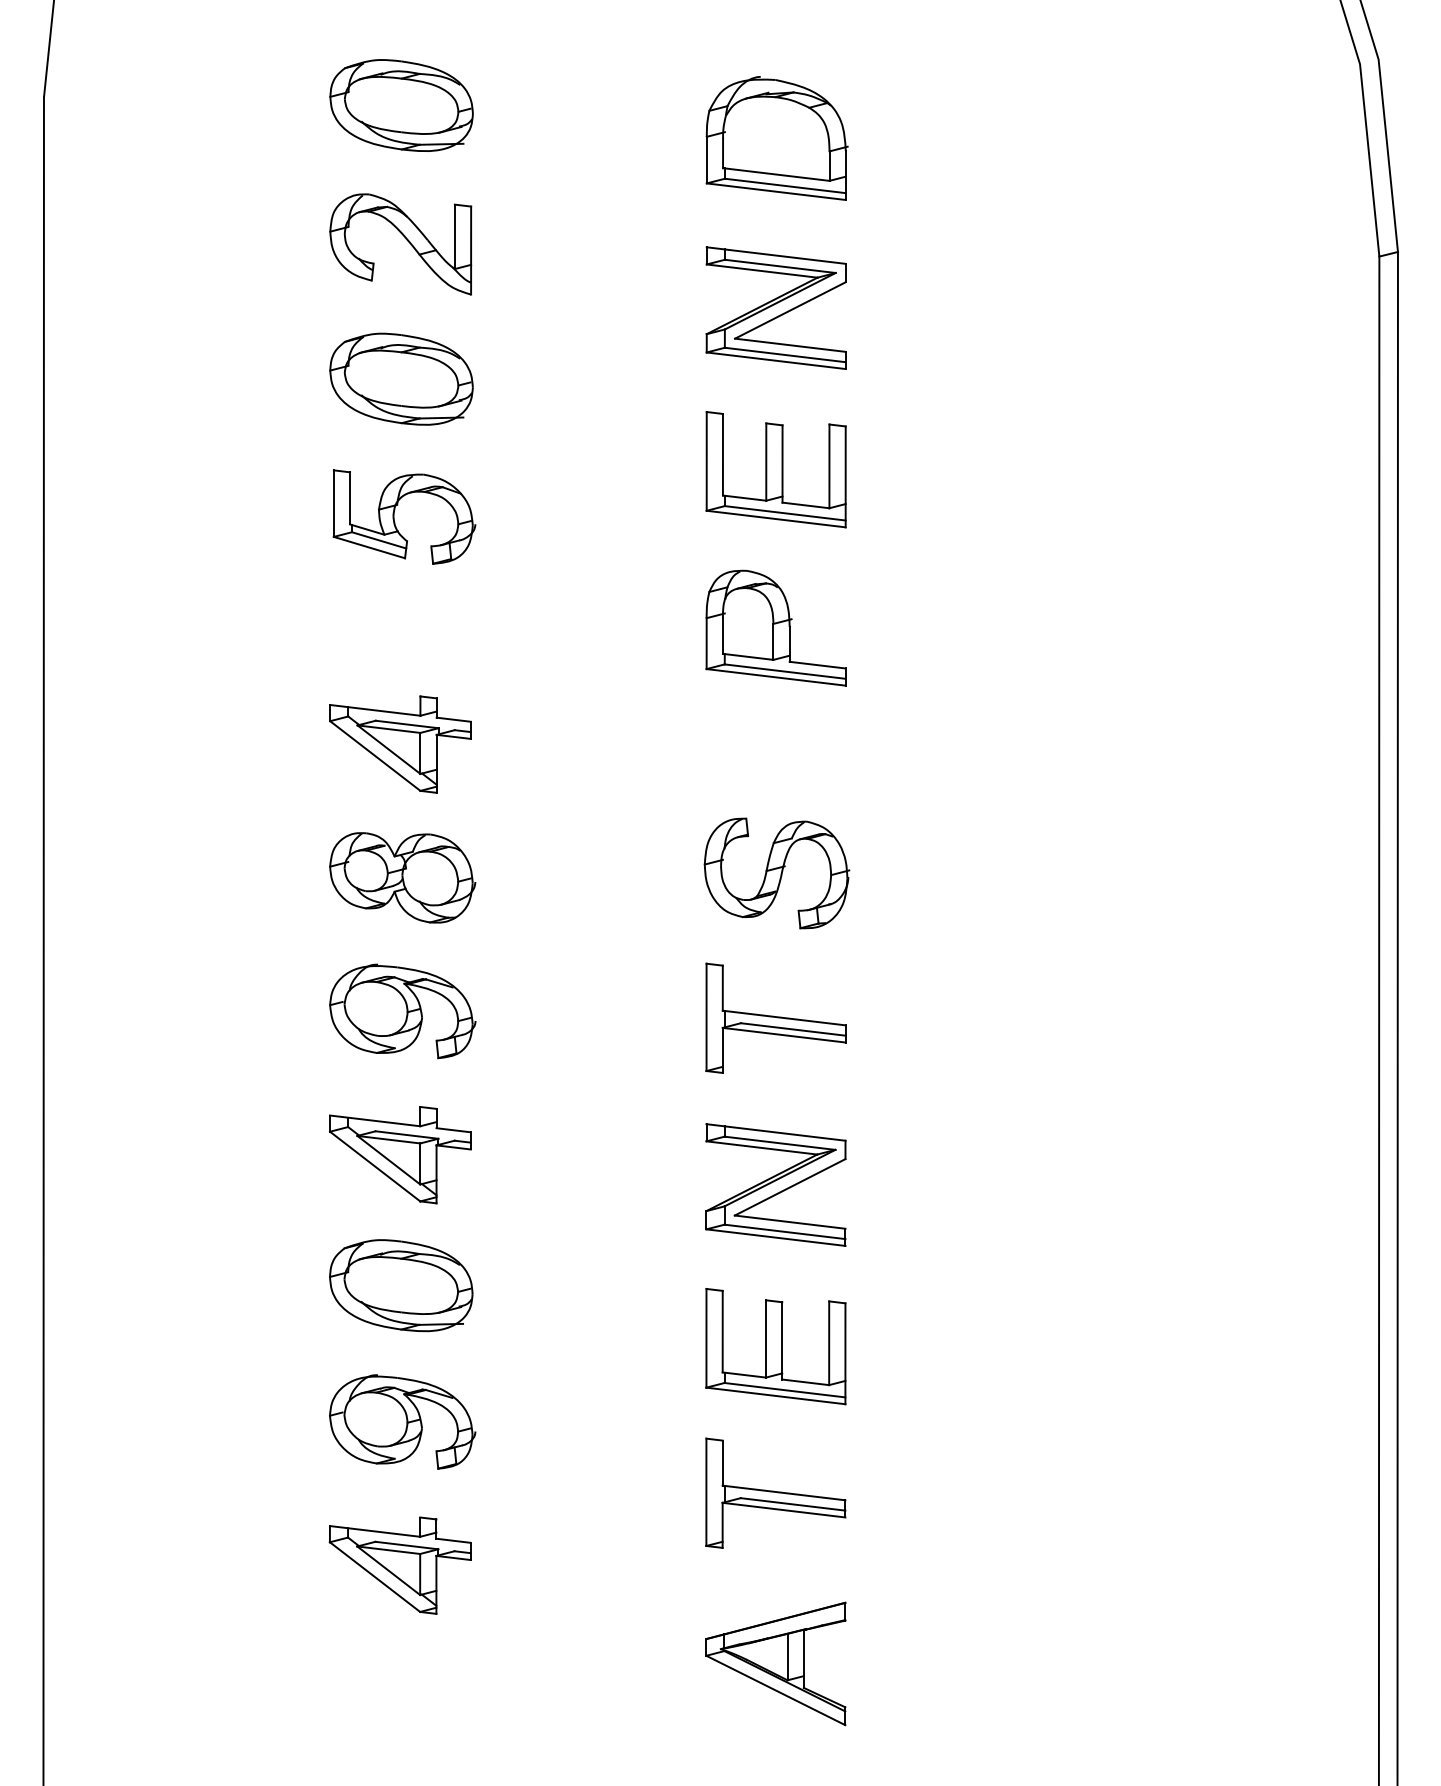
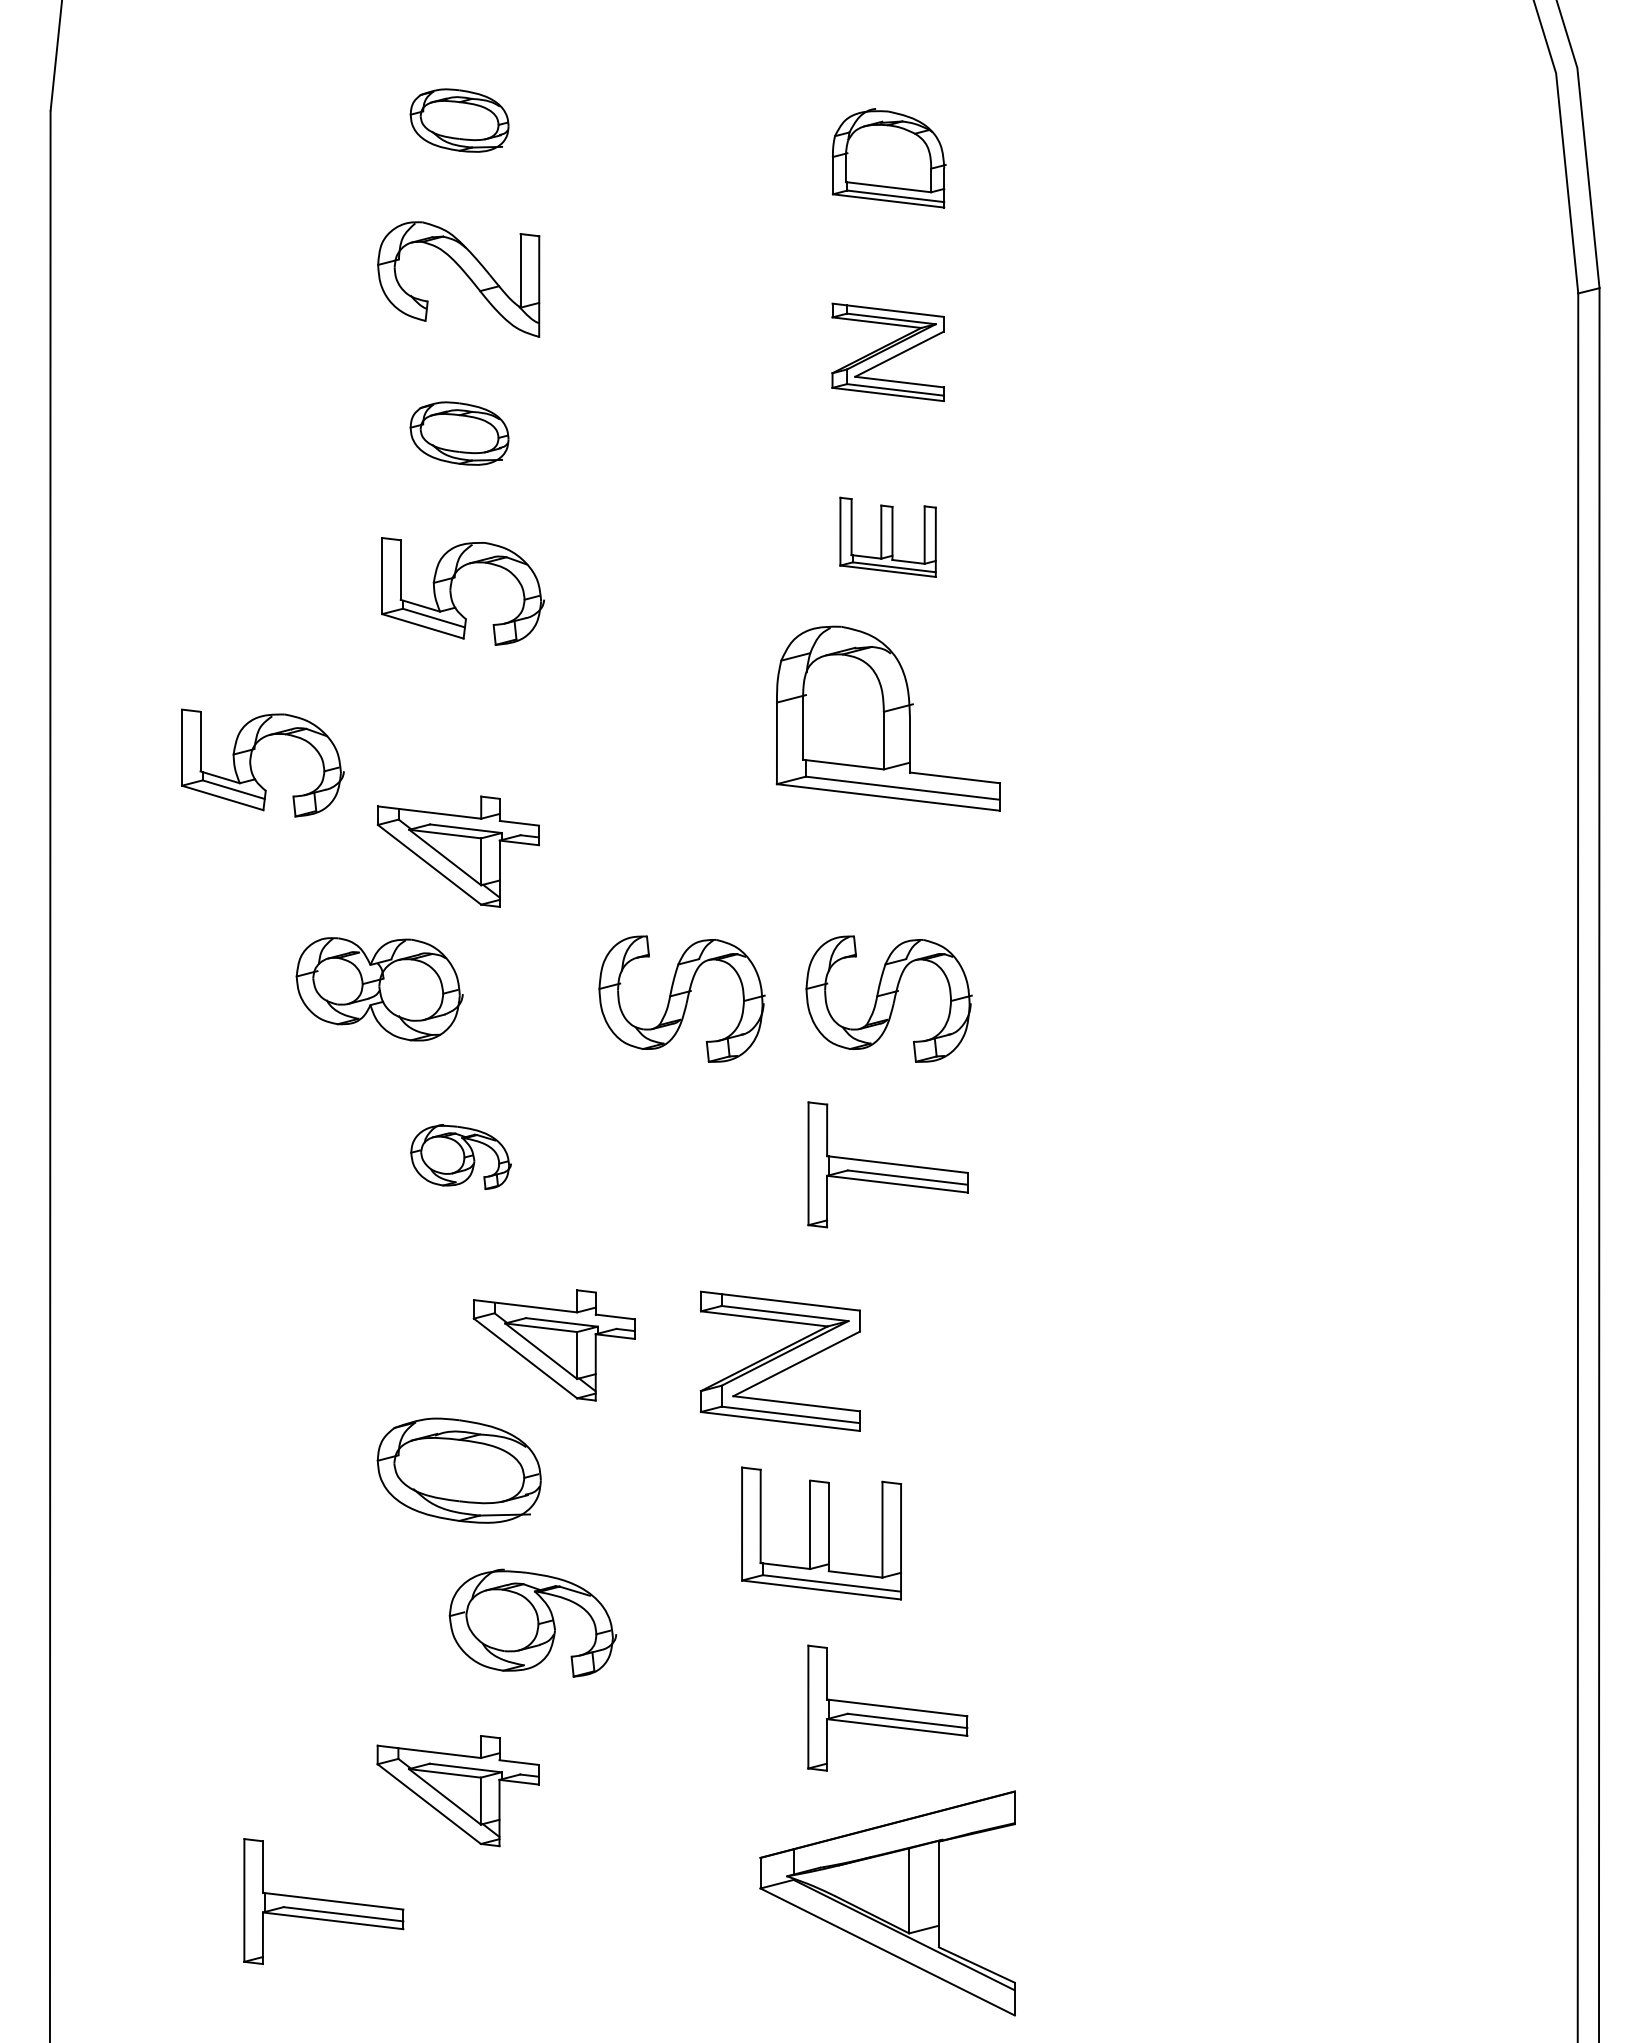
part: (401, 105) -> (459, 120), size x0.6
part: (776, 138) -> (888, 158), size x0.7
part: (775, 307) -> (887, 351), size x0.7
part: (401, 378) -> (459, 432), size x0.6
part: (775, 469) -> (887, 537), size x0.6
part: (775, 627) -> (887, 717), size x1.4
part: (219, 666) -> (251, 762), added
part: (595, 873) -> (681, 999), added
part: (402, 877) -> (379, 988), moved
part: (402, 1011) -> (460, 1157), size x0.6
part: (400, 1155) -> (554, 1345), moved
part: (775, 1184) -> (779, 1360), moved
part: (775, 1346) -> (821, 1533), moved
part: (402, 1421) -> (532, 1622), moved
part: (282, 1661) -> (323, 1900), added
part: (775, 1663) -> (887, 1902), size x1.6

